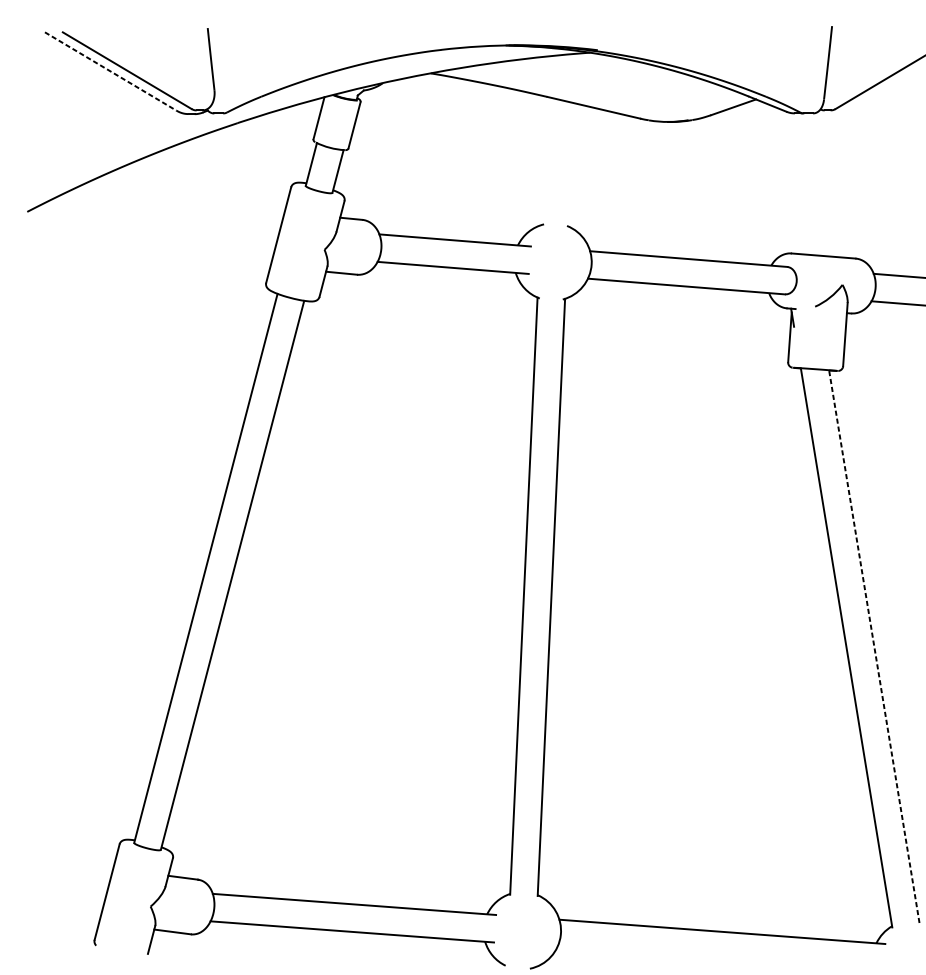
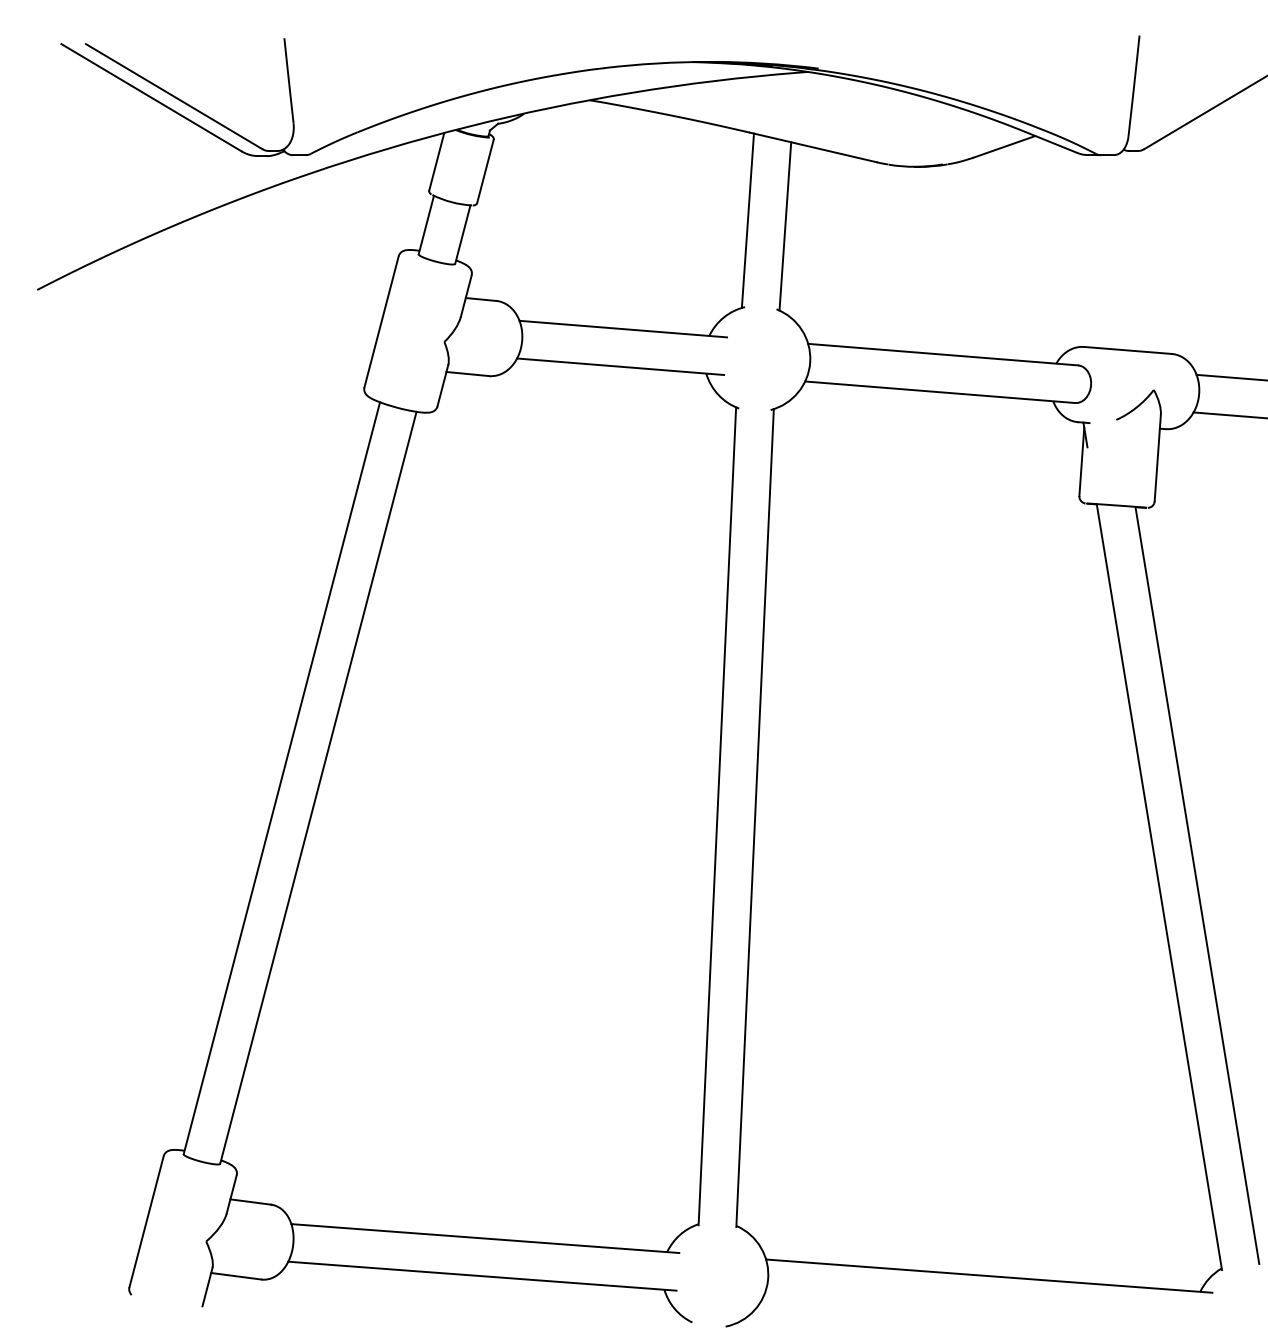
line: (110, 71) -> (151, 97), dashed -> solid
line: (545, 161) -> (747, 220), added
line: (573, 165) -> (785, 226), added
line: (874, 646) -> (1197, 885), dashed -> solid

